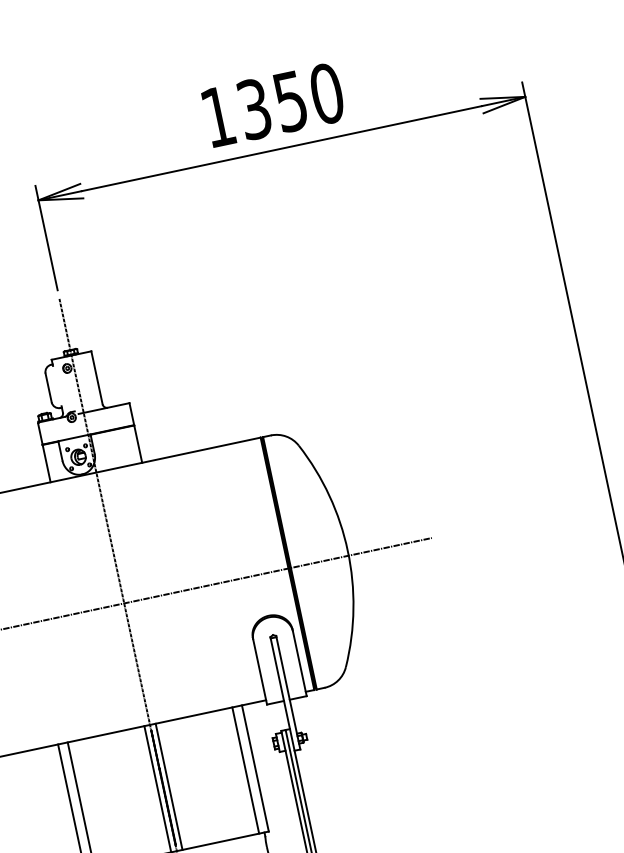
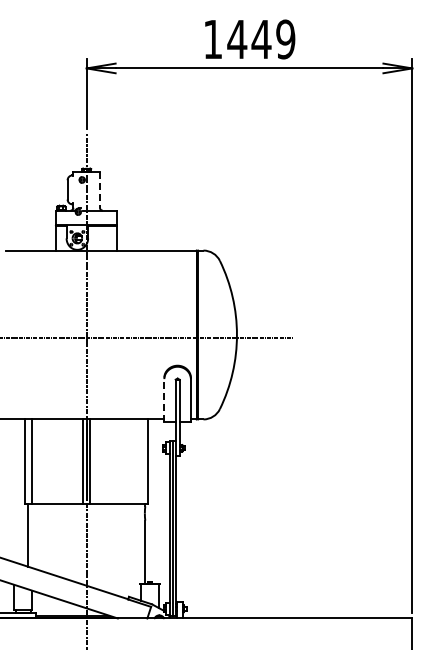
text: (290, 101) -> (261, 39), 1350 -> 1449
line: (96, 378) -> (99, 190), solid -> dashed
line: (259, 670) -> (164, 399), solid -> dashed
line: (245, 770) -> (141, 461), removed

